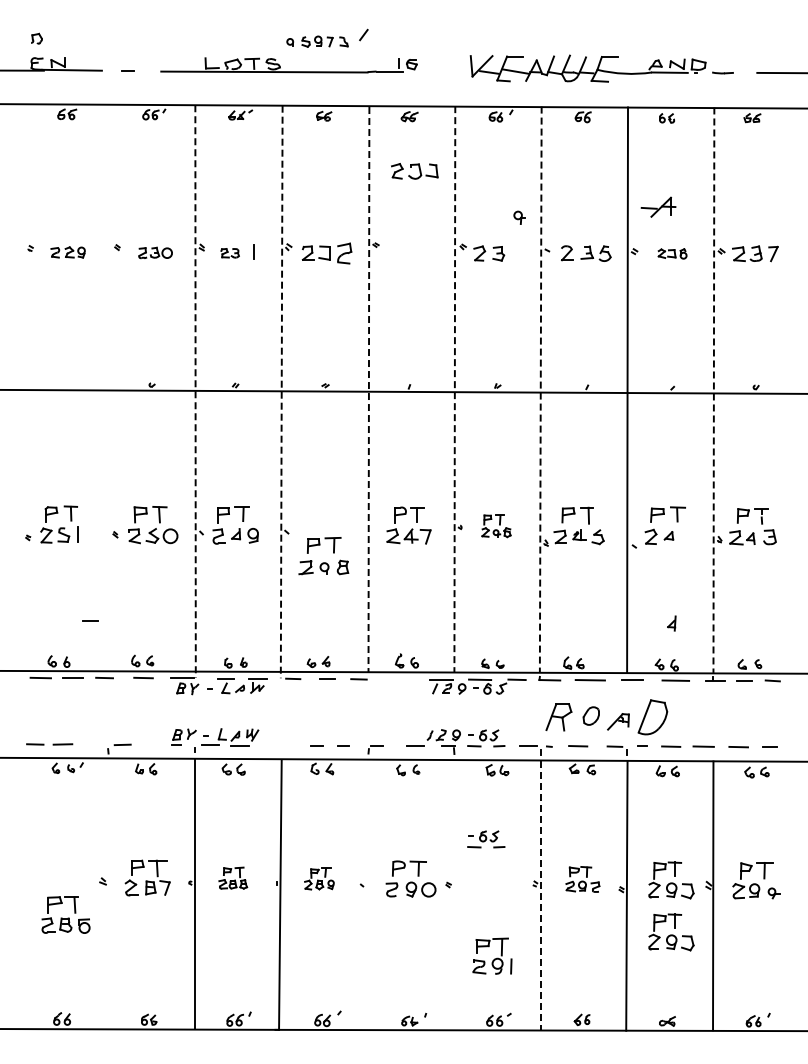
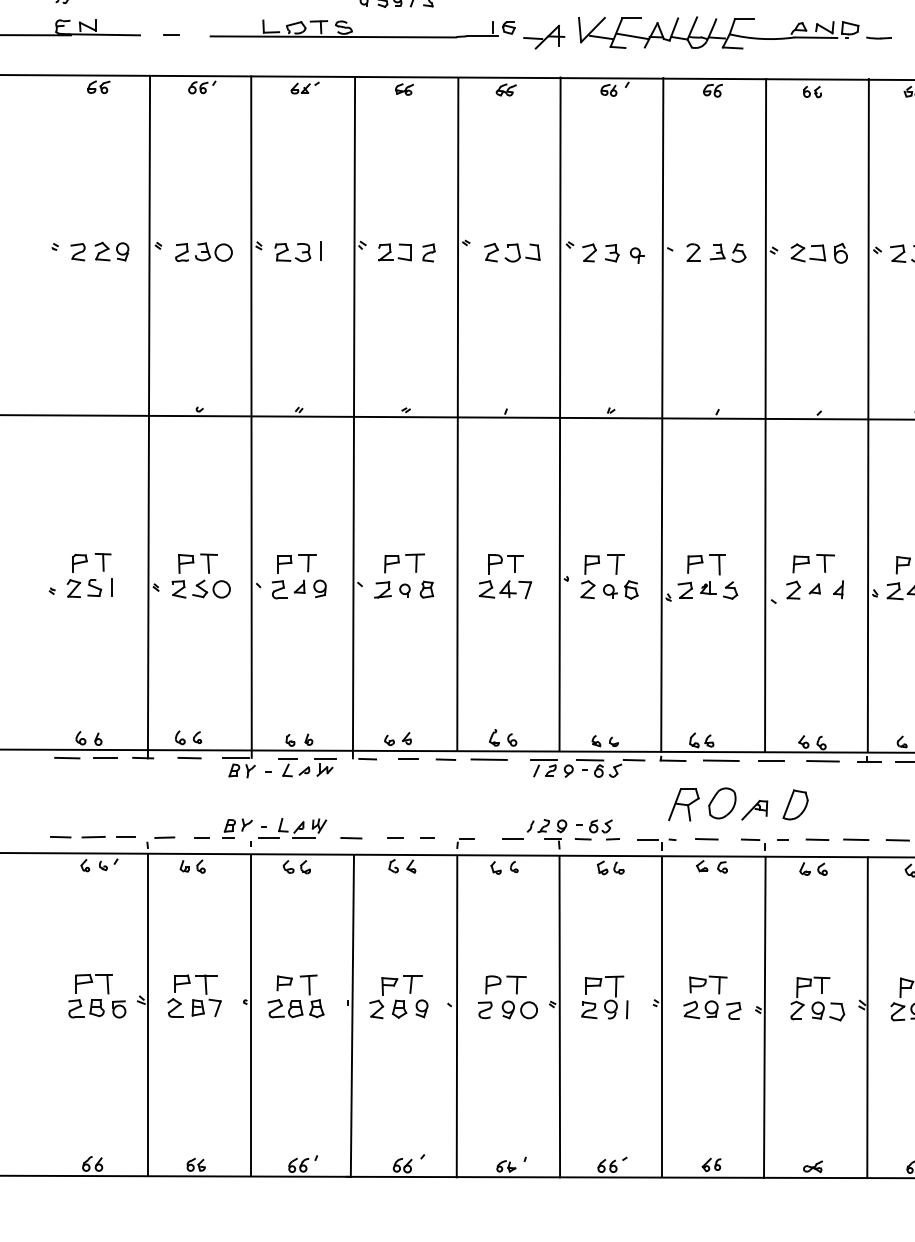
part: (414, 171) -> (512, 252), moved
part: (658, 206) -> (544, 36), moved
part: (519, 217) -> (636, 255), moved
part: (67, 252) -> (99, 251), size x1.43
part: (155, 252) -> (203, 251), size x1.43
part: (229, 253) -> (291, 252), size x1.67
part: (344, 253) -> (428, 252), size x0.71
part: (672, 253) -> (819, 252), size x1.67
line: (368, 389) -> (457, 414), dashed -> solid
line: (454, 389) -> (559, 414), dashed -> solid
line: (540, 389) -> (661, 414), dashed -> solid
line: (713, 390) -> (867, 415), dashed -> solid
line: (109, 391) -> (149, 417), added
line: (195, 392) -> (251, 418), dashed -> solid
line: (281, 392) -> (353, 418), dashed -> solid
part: (496, 526) -> (609, 577), size x1.67
part: (323, 556) -> (403, 576), moved
line: (90, 620) -> (126, 837), moved
part: (671, 623) -> (838, 589), moved
line: (395, 679) -> (489, 759), added
part: (591, 715) -> (722, 802), size x1.43
part: (652, 717) -> (795, 805), size x0.71
line: (153, 744) -> (201, 837), added
line: (279, 745) -> (351, 838), added
part: (486, 839) -> (597, 950), removed
part: (233, 877) -> (296, 995), size x1.67
part: (319, 878) -> (398, 996), size x1.67
part: (582, 879) -> (711, 997), size x1.43
line: (108, 894) -> (147, 1015), added
line: (368, 895) -> (457, 1016), added
line: (454, 895) -> (559, 1016), added
line: (540, 895) -> (661, 1016), dashed -> solid
part: (65, 914) -> (96, 995), moved
part: (671, 932) -> (817, 1060), removed
part: (492, 955) -> (604, 996), moved

